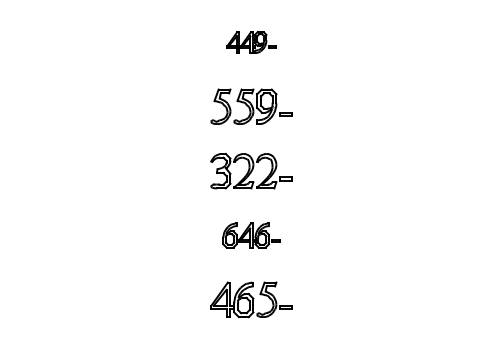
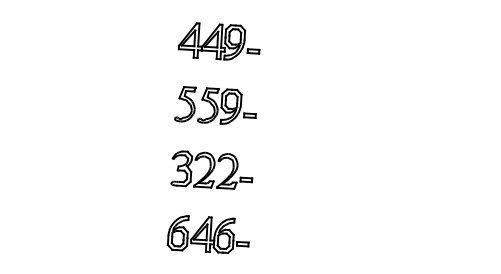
part: (251, 42) -> (219, 41), size x1.67
part: (251, 235) -> (208, 234), size x1.43

